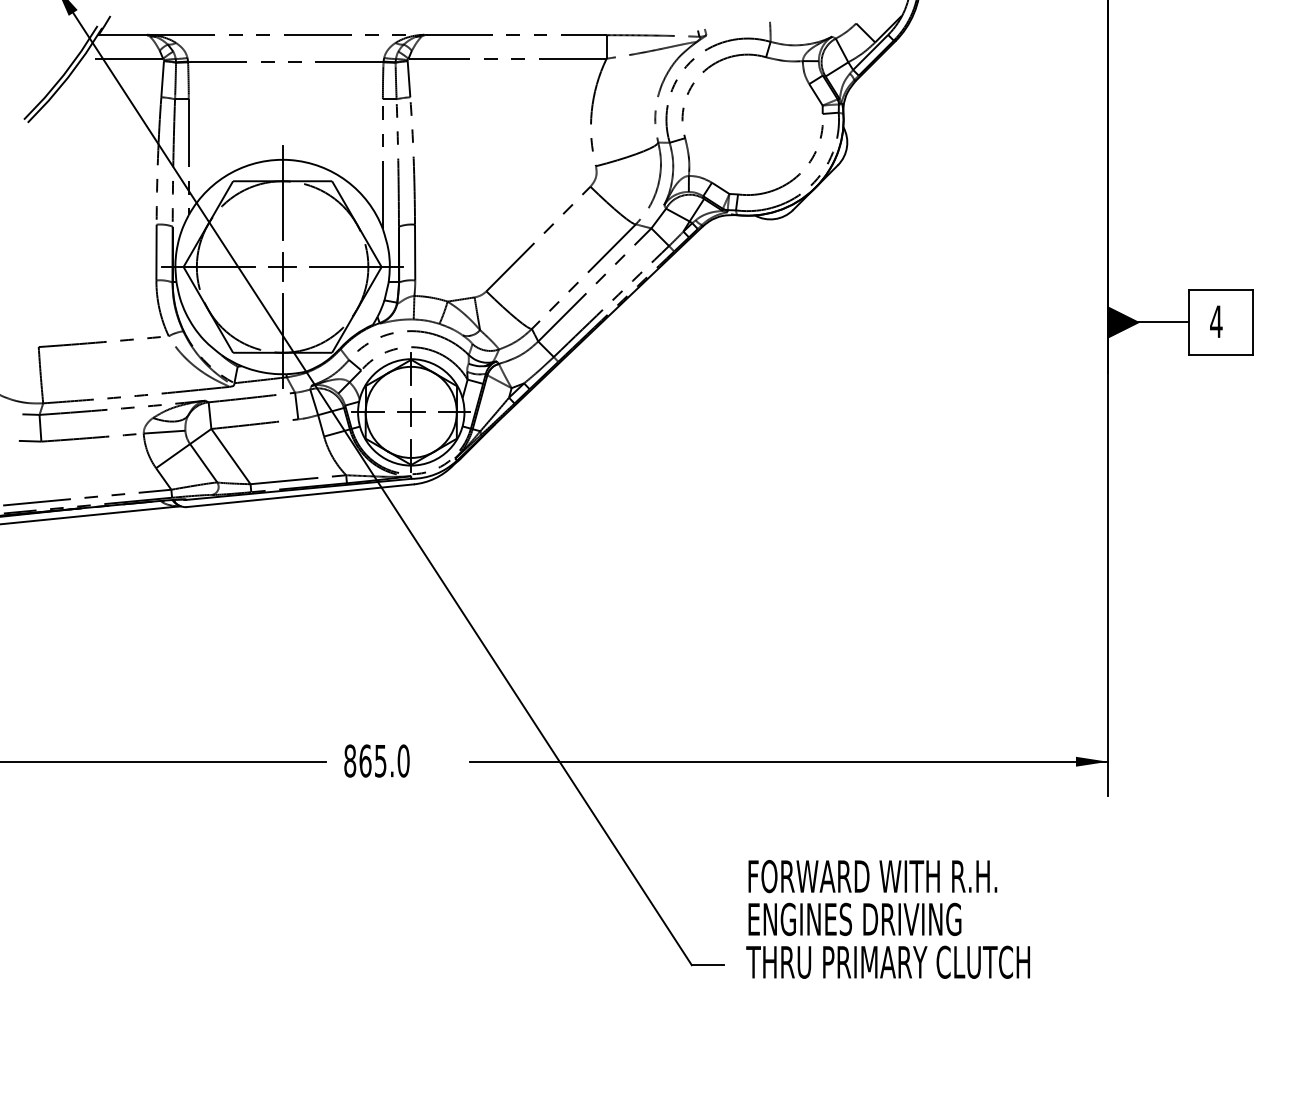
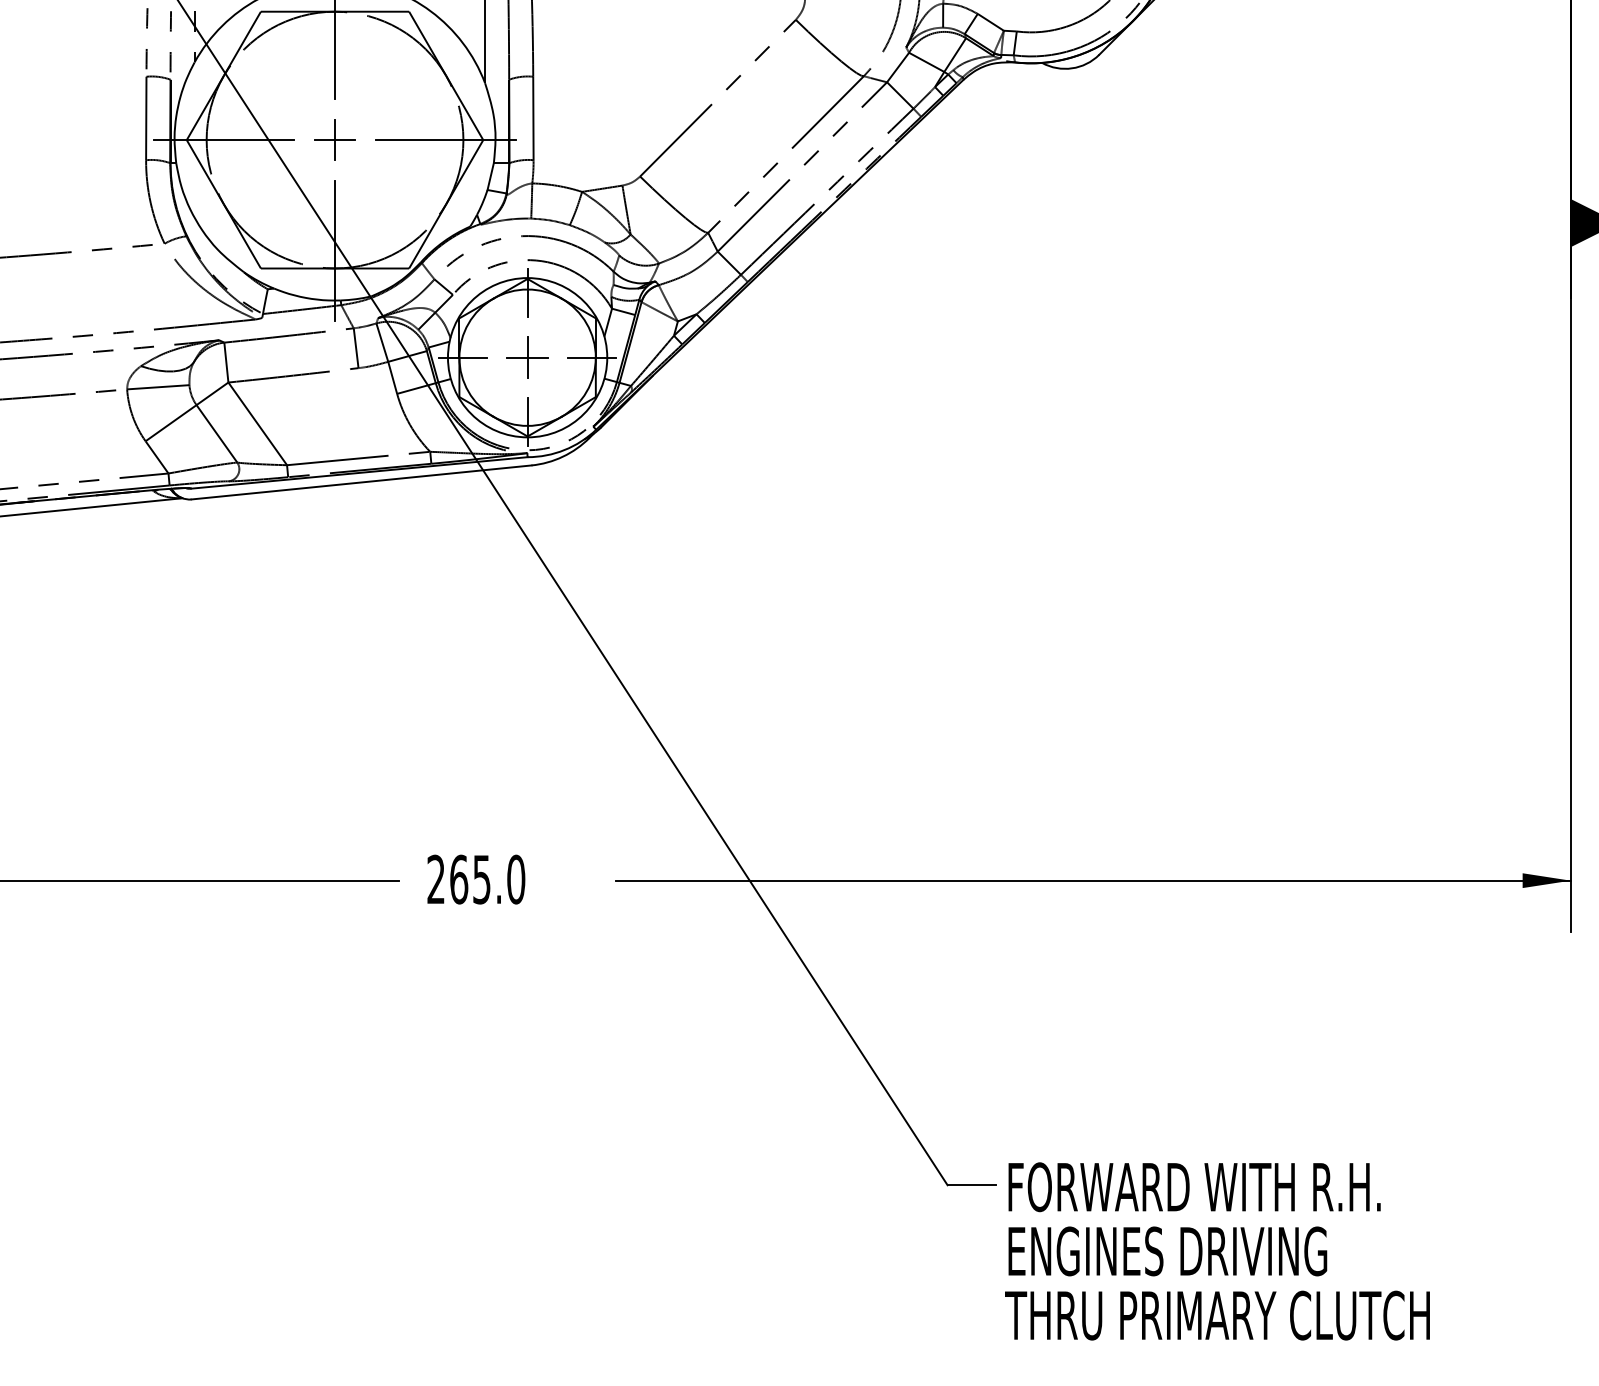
text: (350, 760) -> (436, 878), 865.0 -> 265.0
text: (887, 919) -> (1216, 1251), moved

